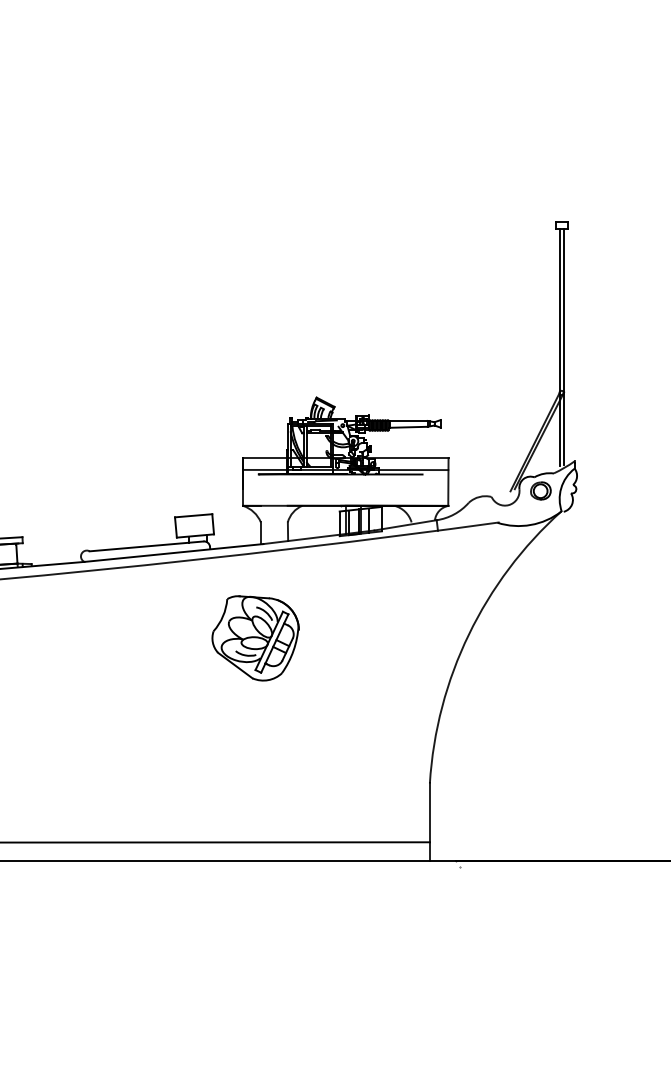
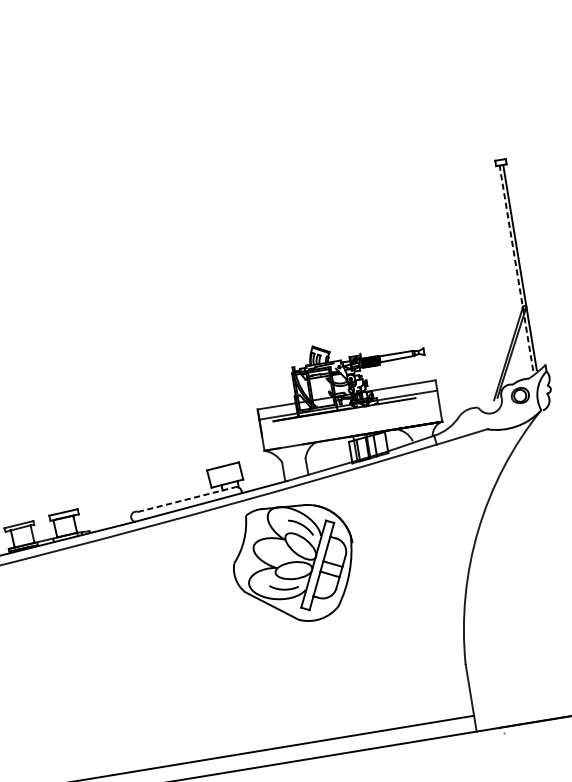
line: (559, 346) -> (515, 267), solid -> dashed
line: (147, 546) -> (187, 499), solid -> dashed
part: (255, 638) -> (294, 563), size x1.6

